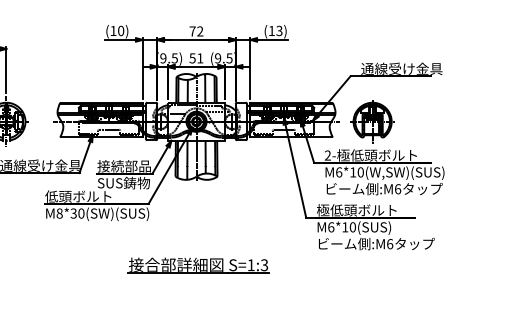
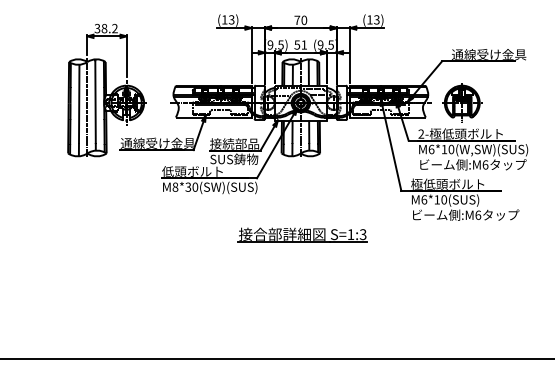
text: (120, 30) -> (231, 19), (10) -> (13)
text: (200, 31) -> (304, 20), 72 -> 70

